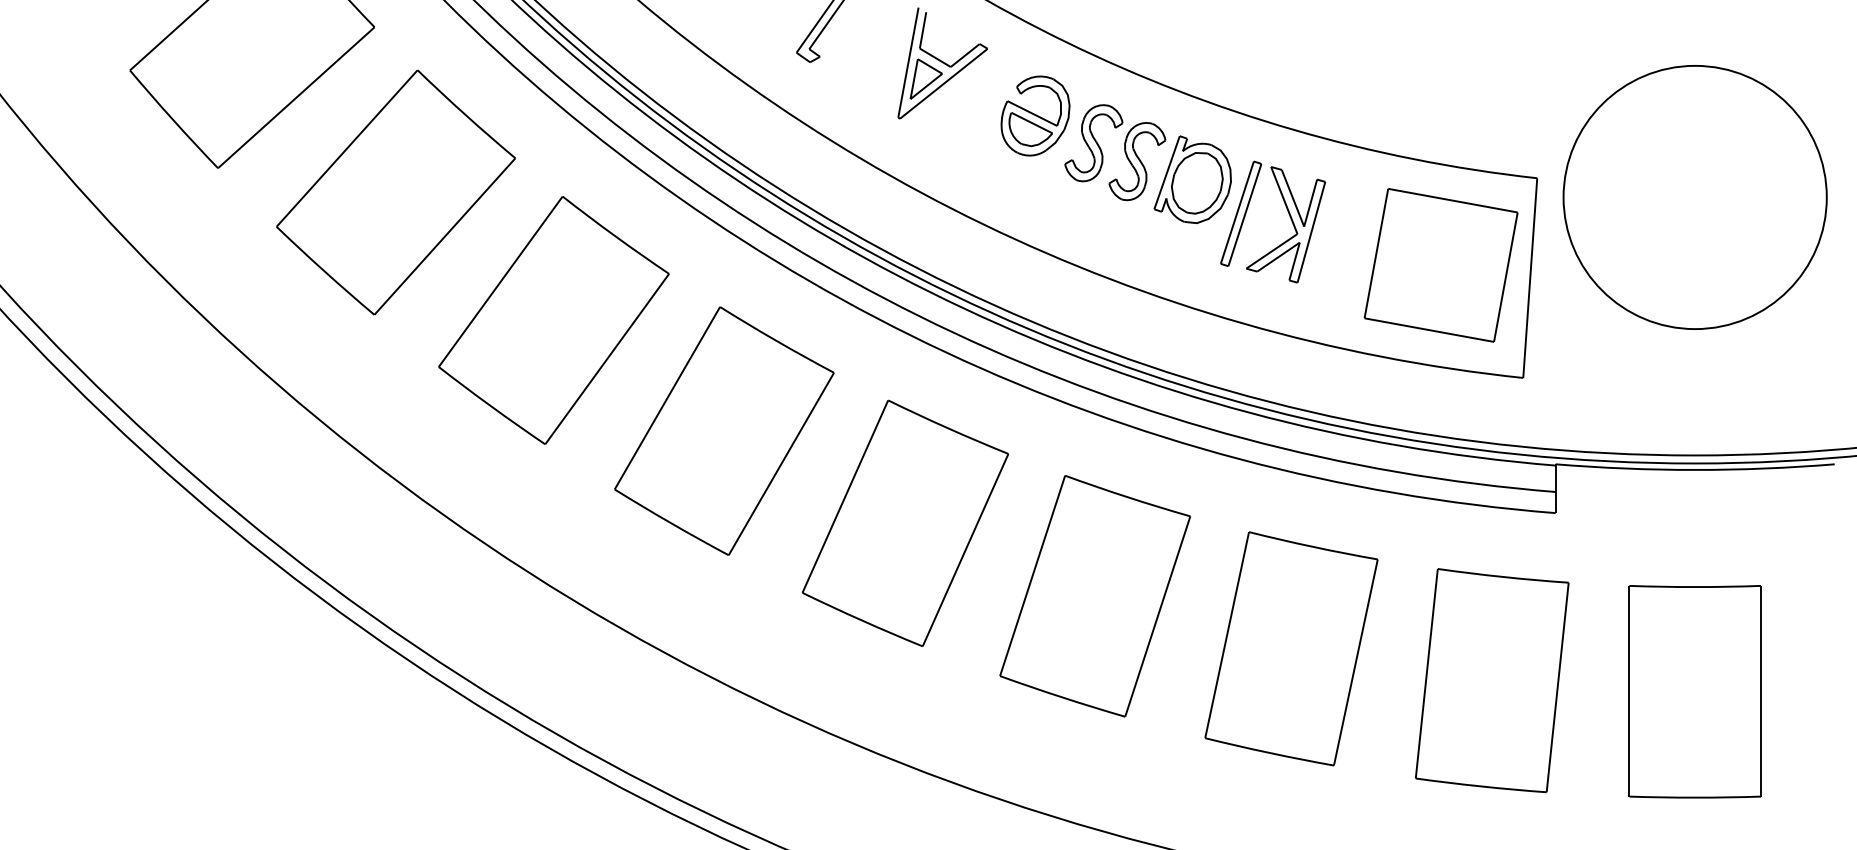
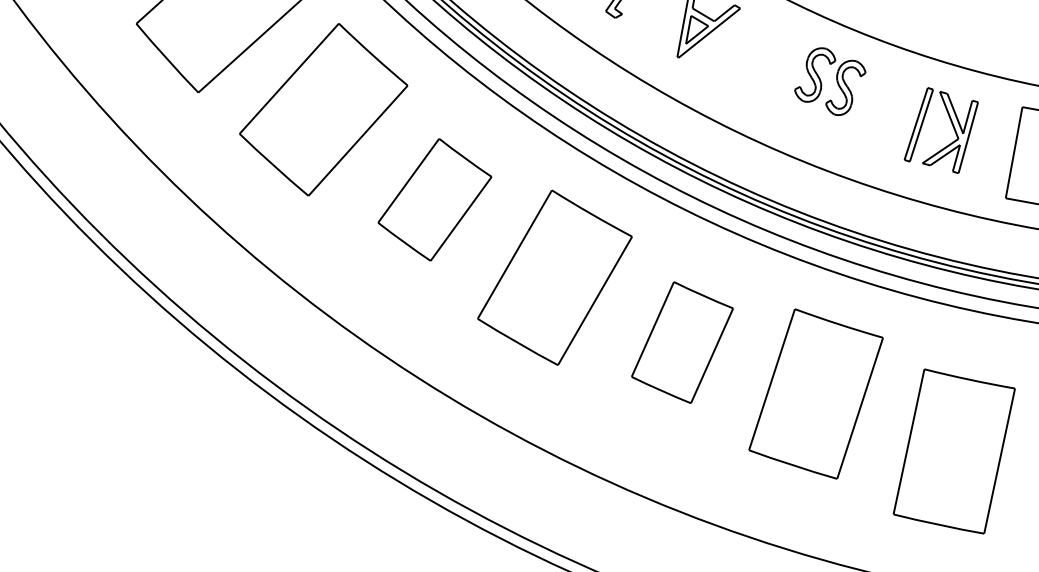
part: (1035, 115) -> (774, 55), removed
part: (1192, 179) -> (884, 100), removed
part: (553, 320) -> (434, 199), size x0.7
part: (905, 522) -> (682, 342), size x0.7
part: (1291, 648) -> (954, 451), moved

